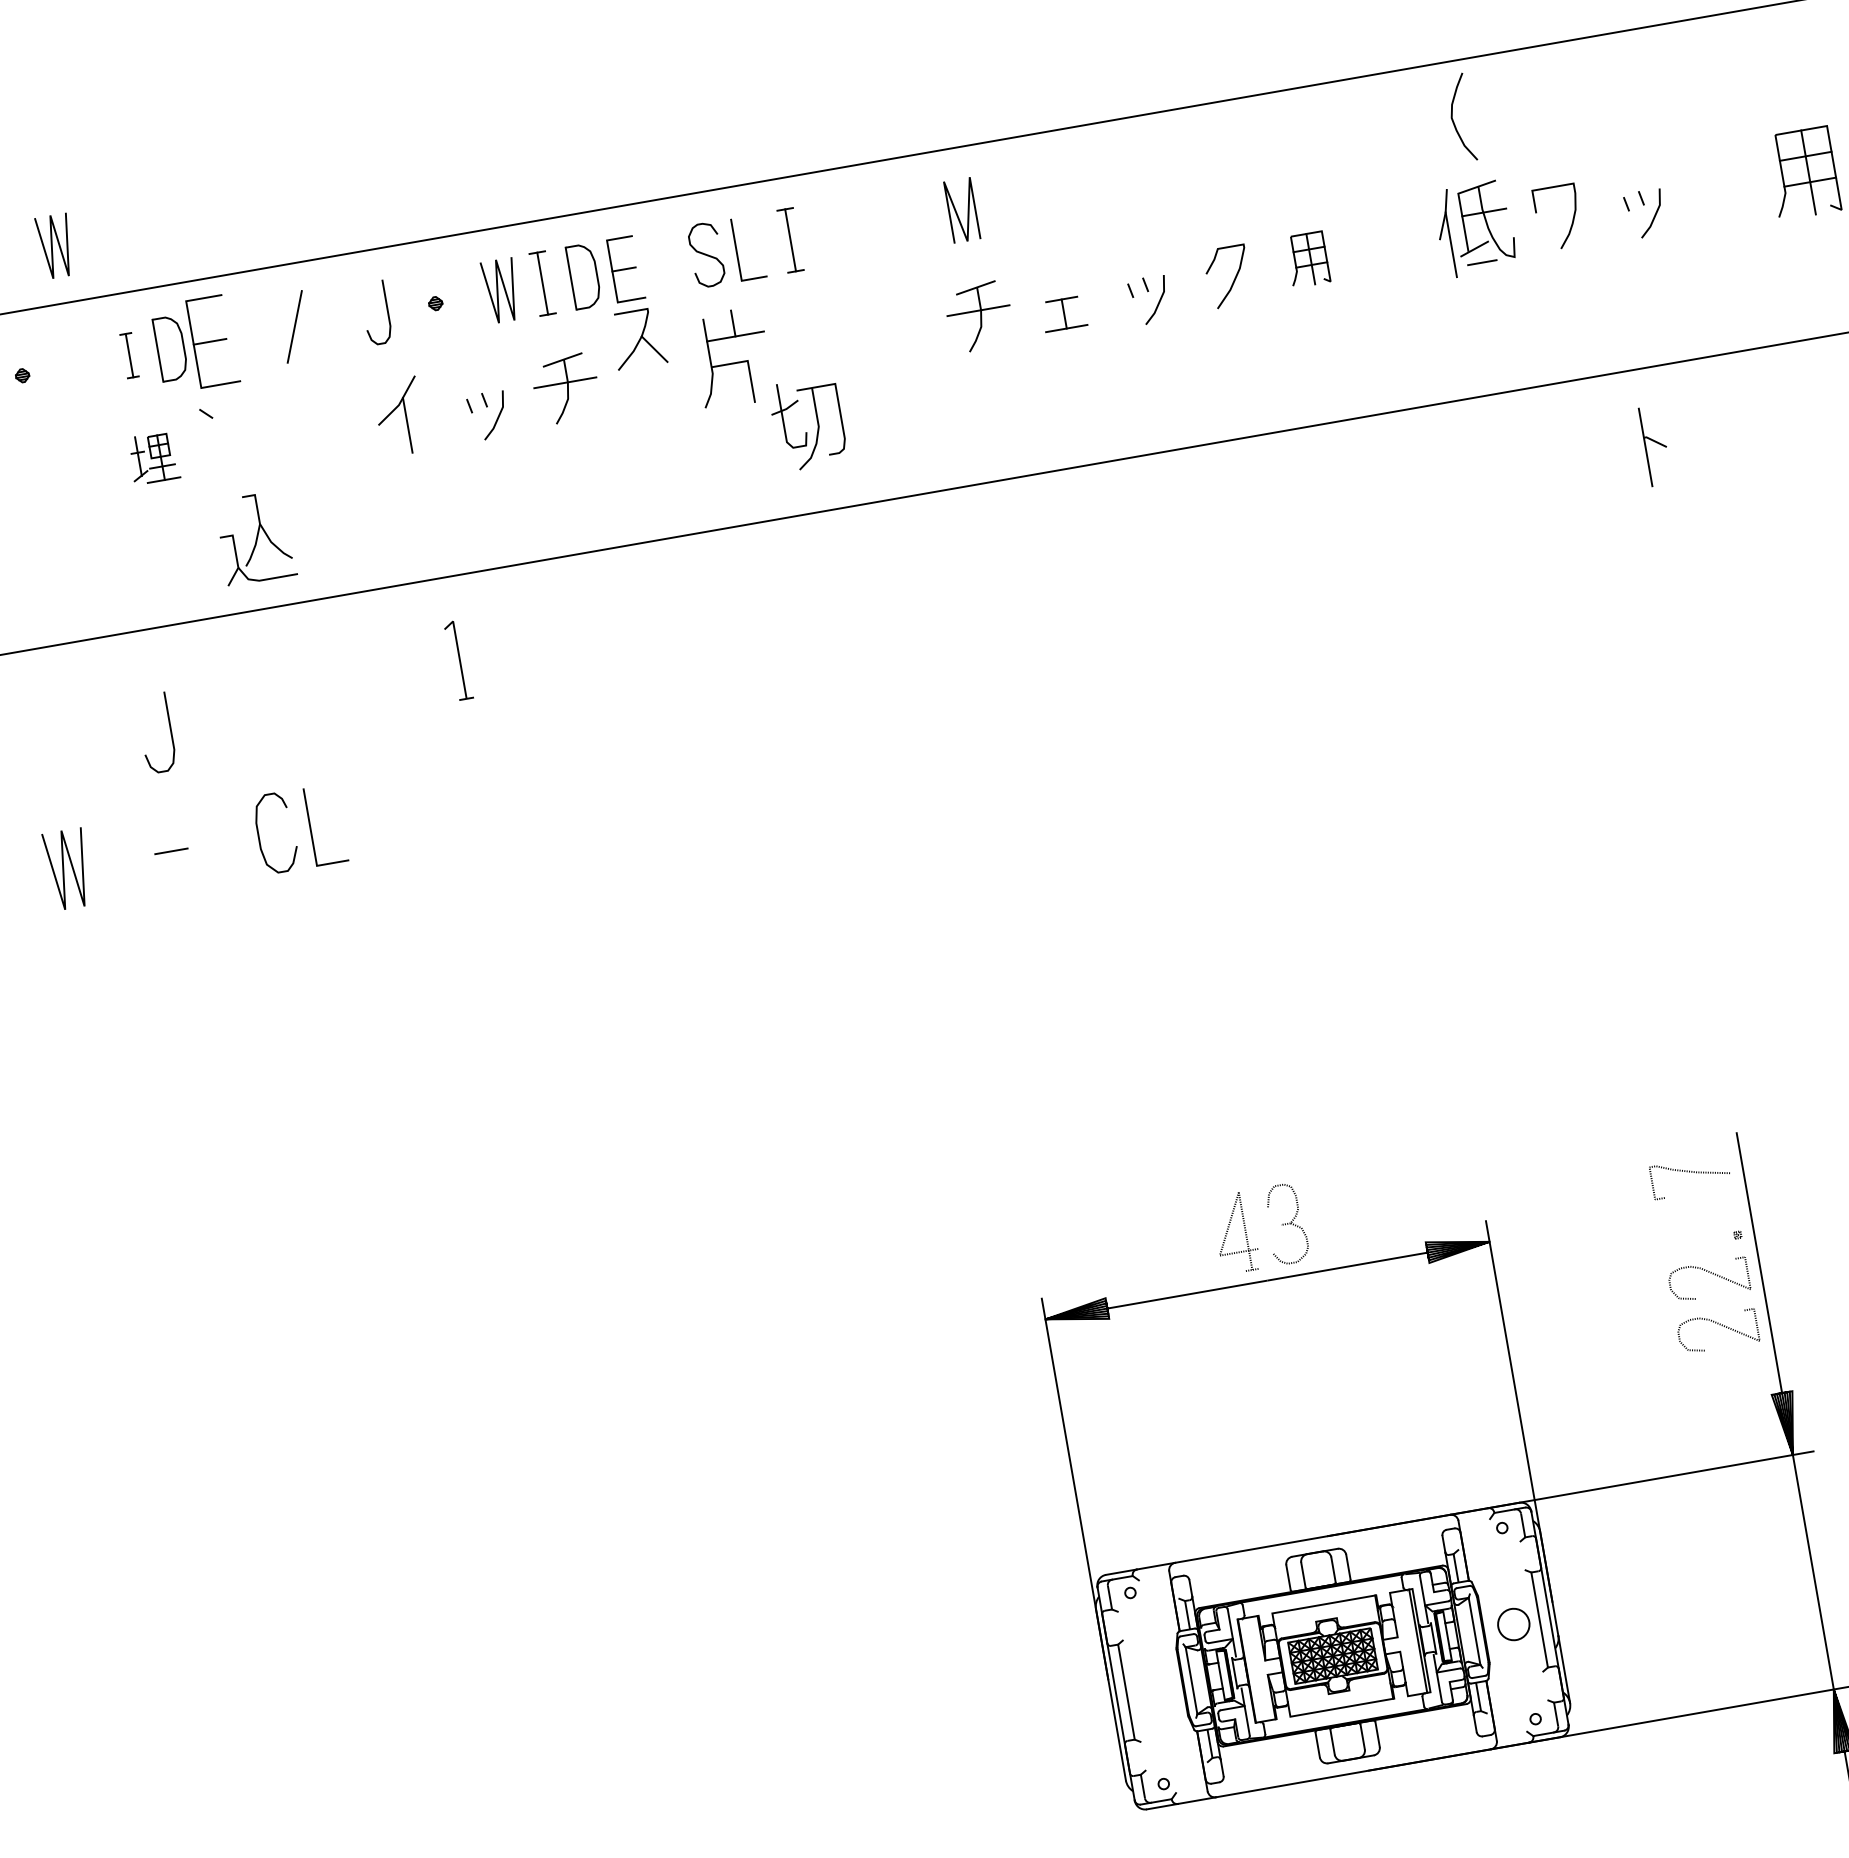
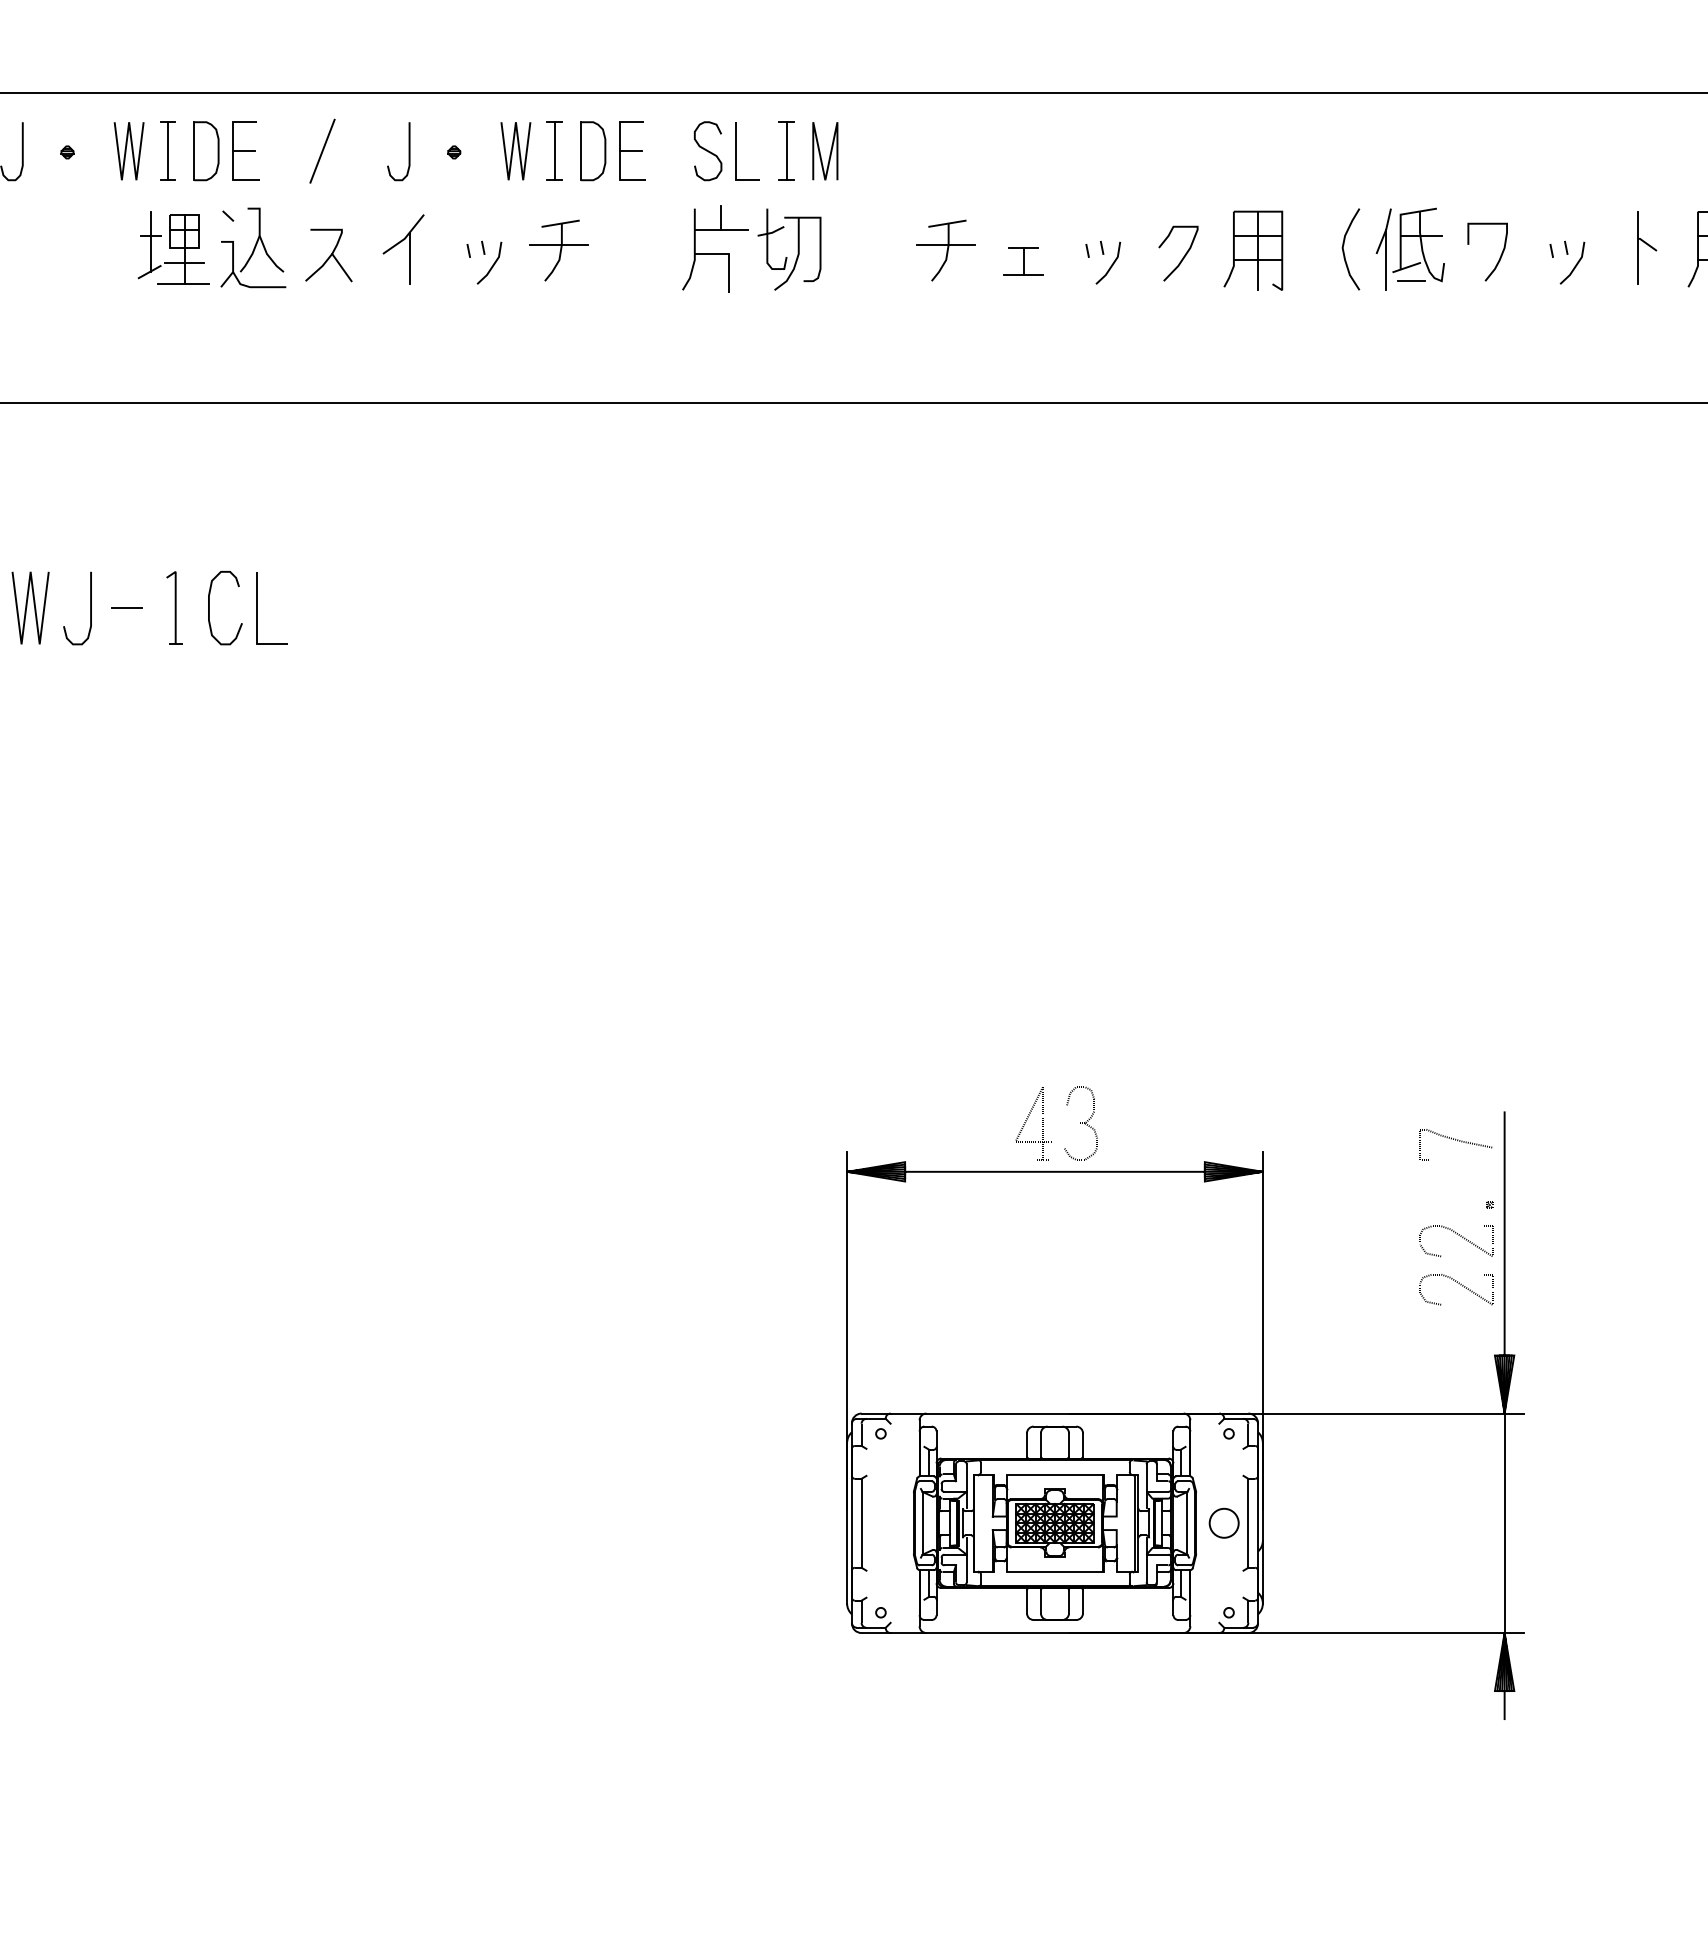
curve: (1454, 120) -> (1344, 250), moved
line: (957, 211) -> (820, 151), moved
line: (52, 247) -> (126, 151), moved
part: (1307, 259) -> (1253, 250), size x1.67
part: (638, 338) -> (328, 255), moved
part: (212, 340) -> (245, 150), size x0.71
part: (129, 355) -> (167, 150), size x1.43
part: (816, 422) -> (797, 249), moved
part: (1656, 445) -> (1647, 247), moved
part: (153, 457) -> (173, 247), size x1.67
part: (255, 537) -> (253, 247), moved
part: (458, 659) -> (174, 607), moved
curve: (170, 730) -> (90, 608), moved

